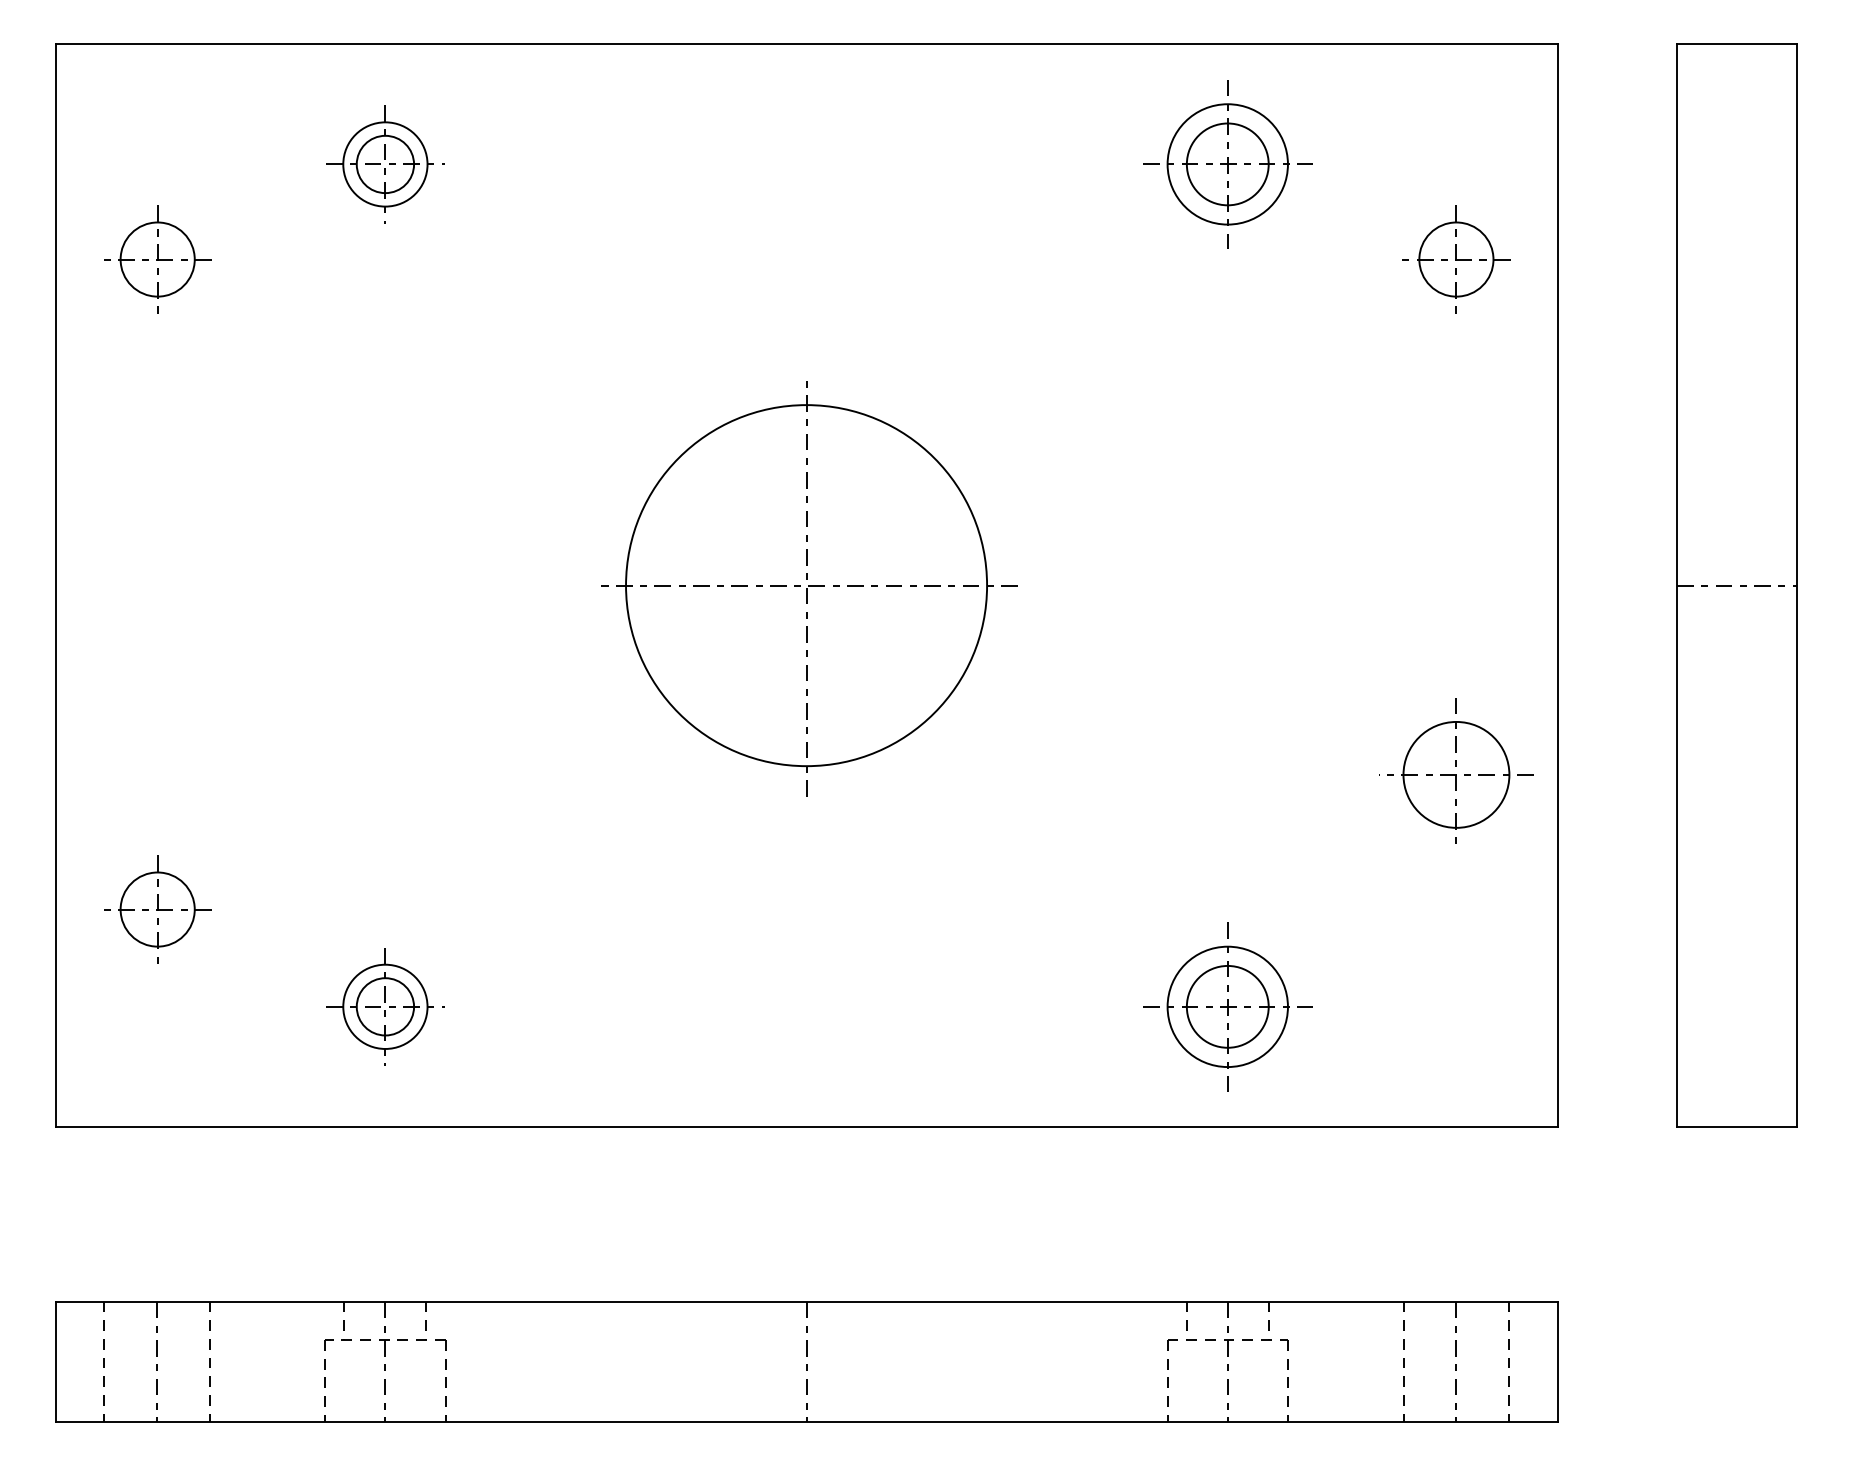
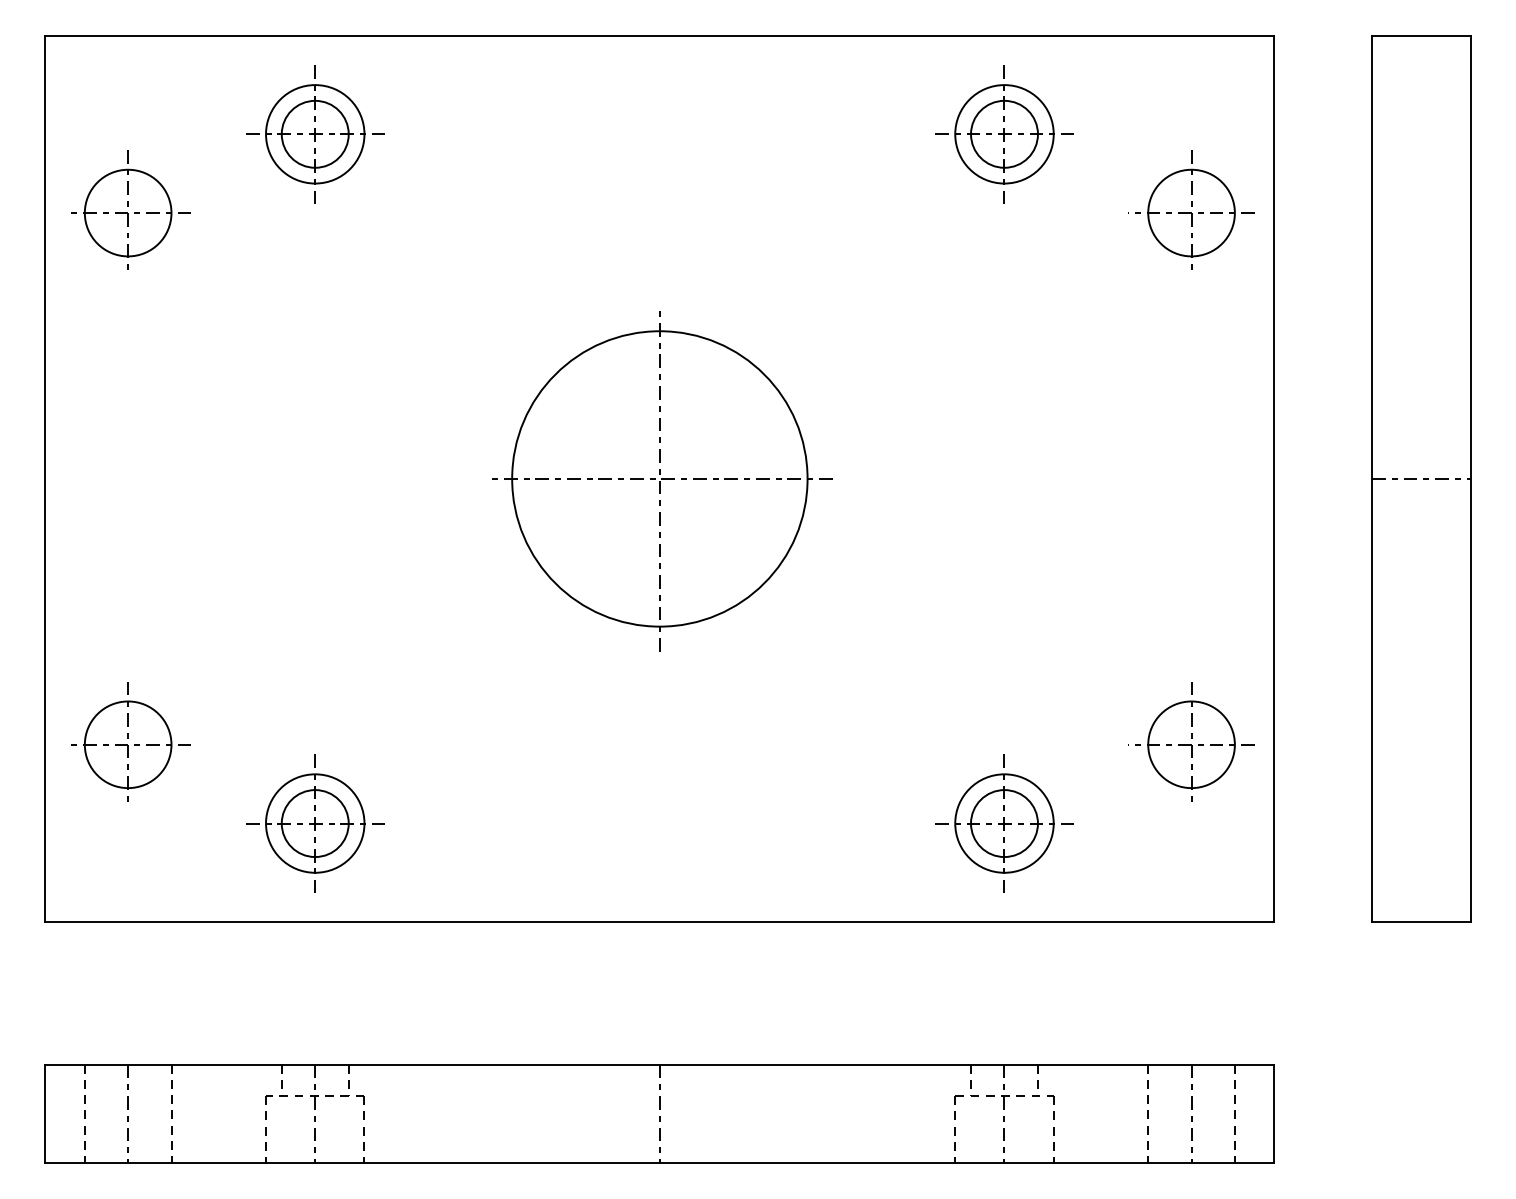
part: (385, 164) -> (315, 134), size x1.43
part: (159, 256) -> (130, 209), size x1.43
part: (1456, 256) -> (1191, 209), size x1.43
part: (1456, 770) -> (1191, 741), moved
part: (159, 906) -> (130, 741), size x1.43
part: (385, 1006) -> (315, 823), size x1.43

